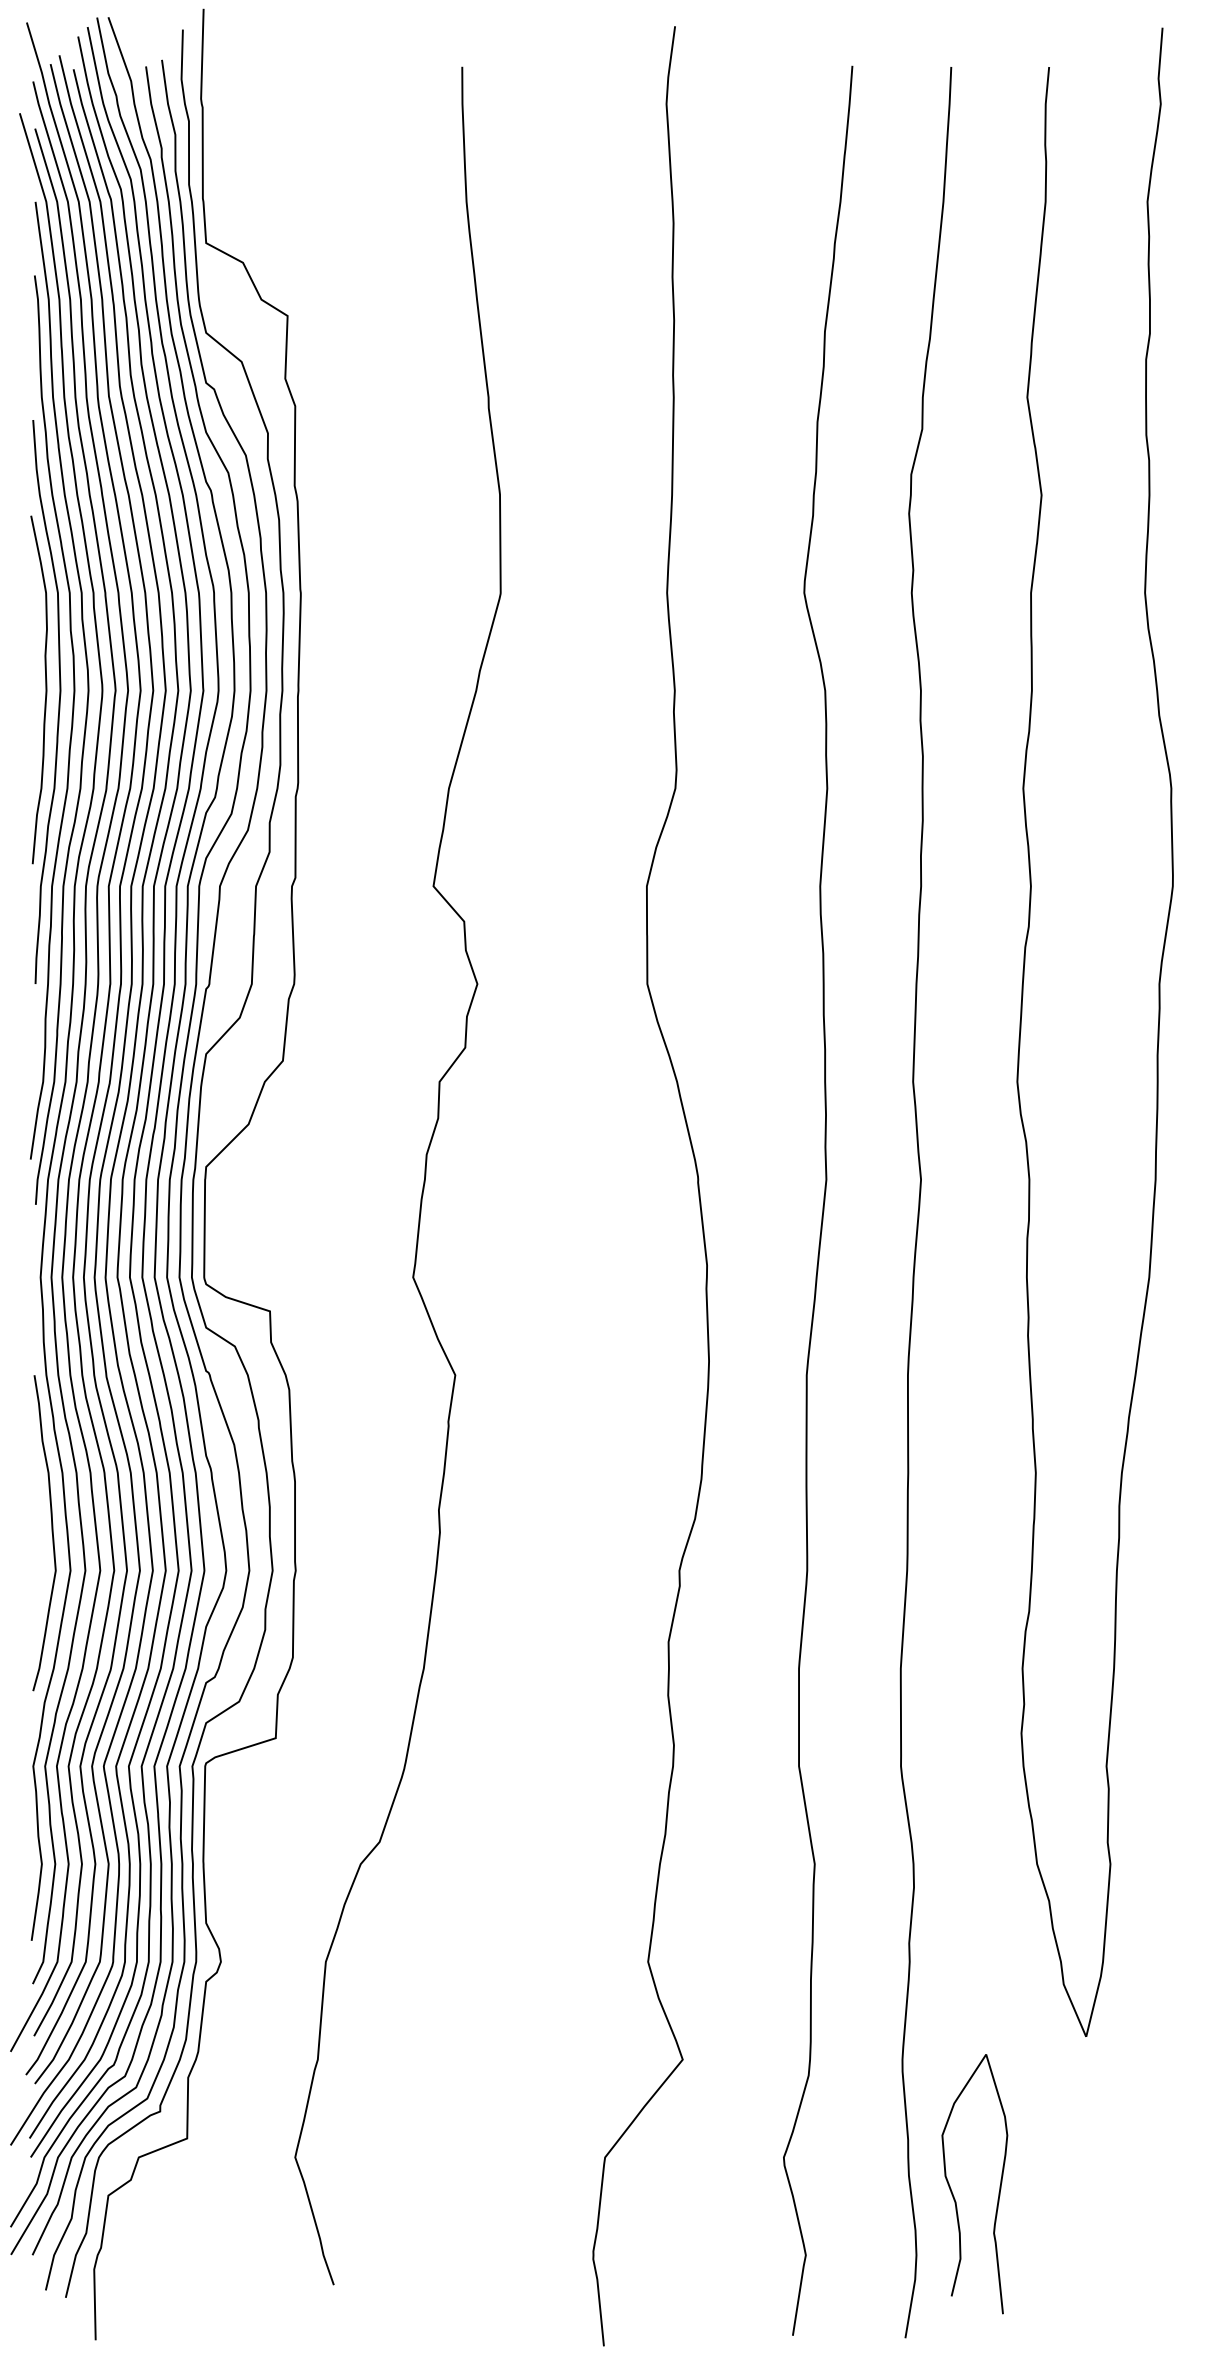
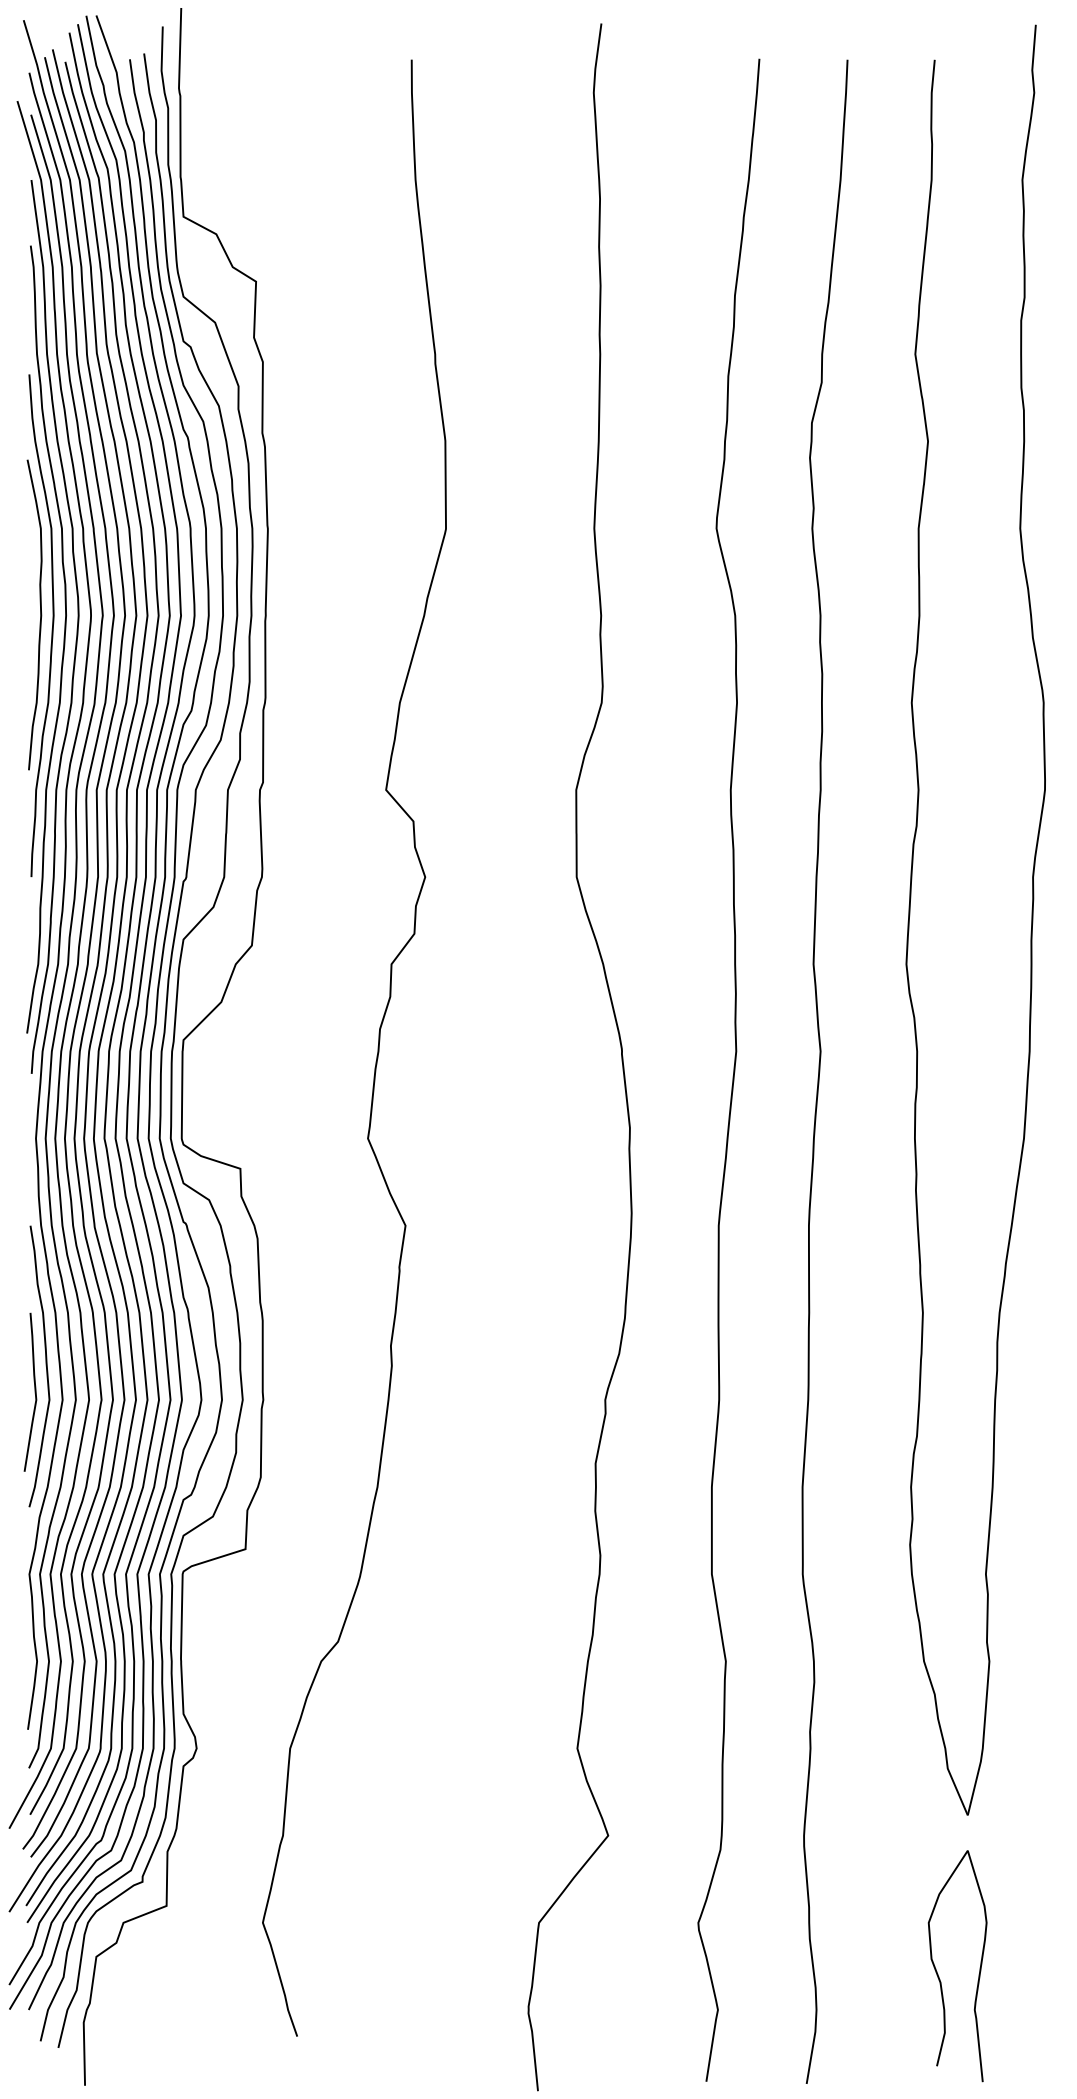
curve: (39, 1562) -> (34, 1392), added
curve: (953, 2193) -> (938, 1974), moved

